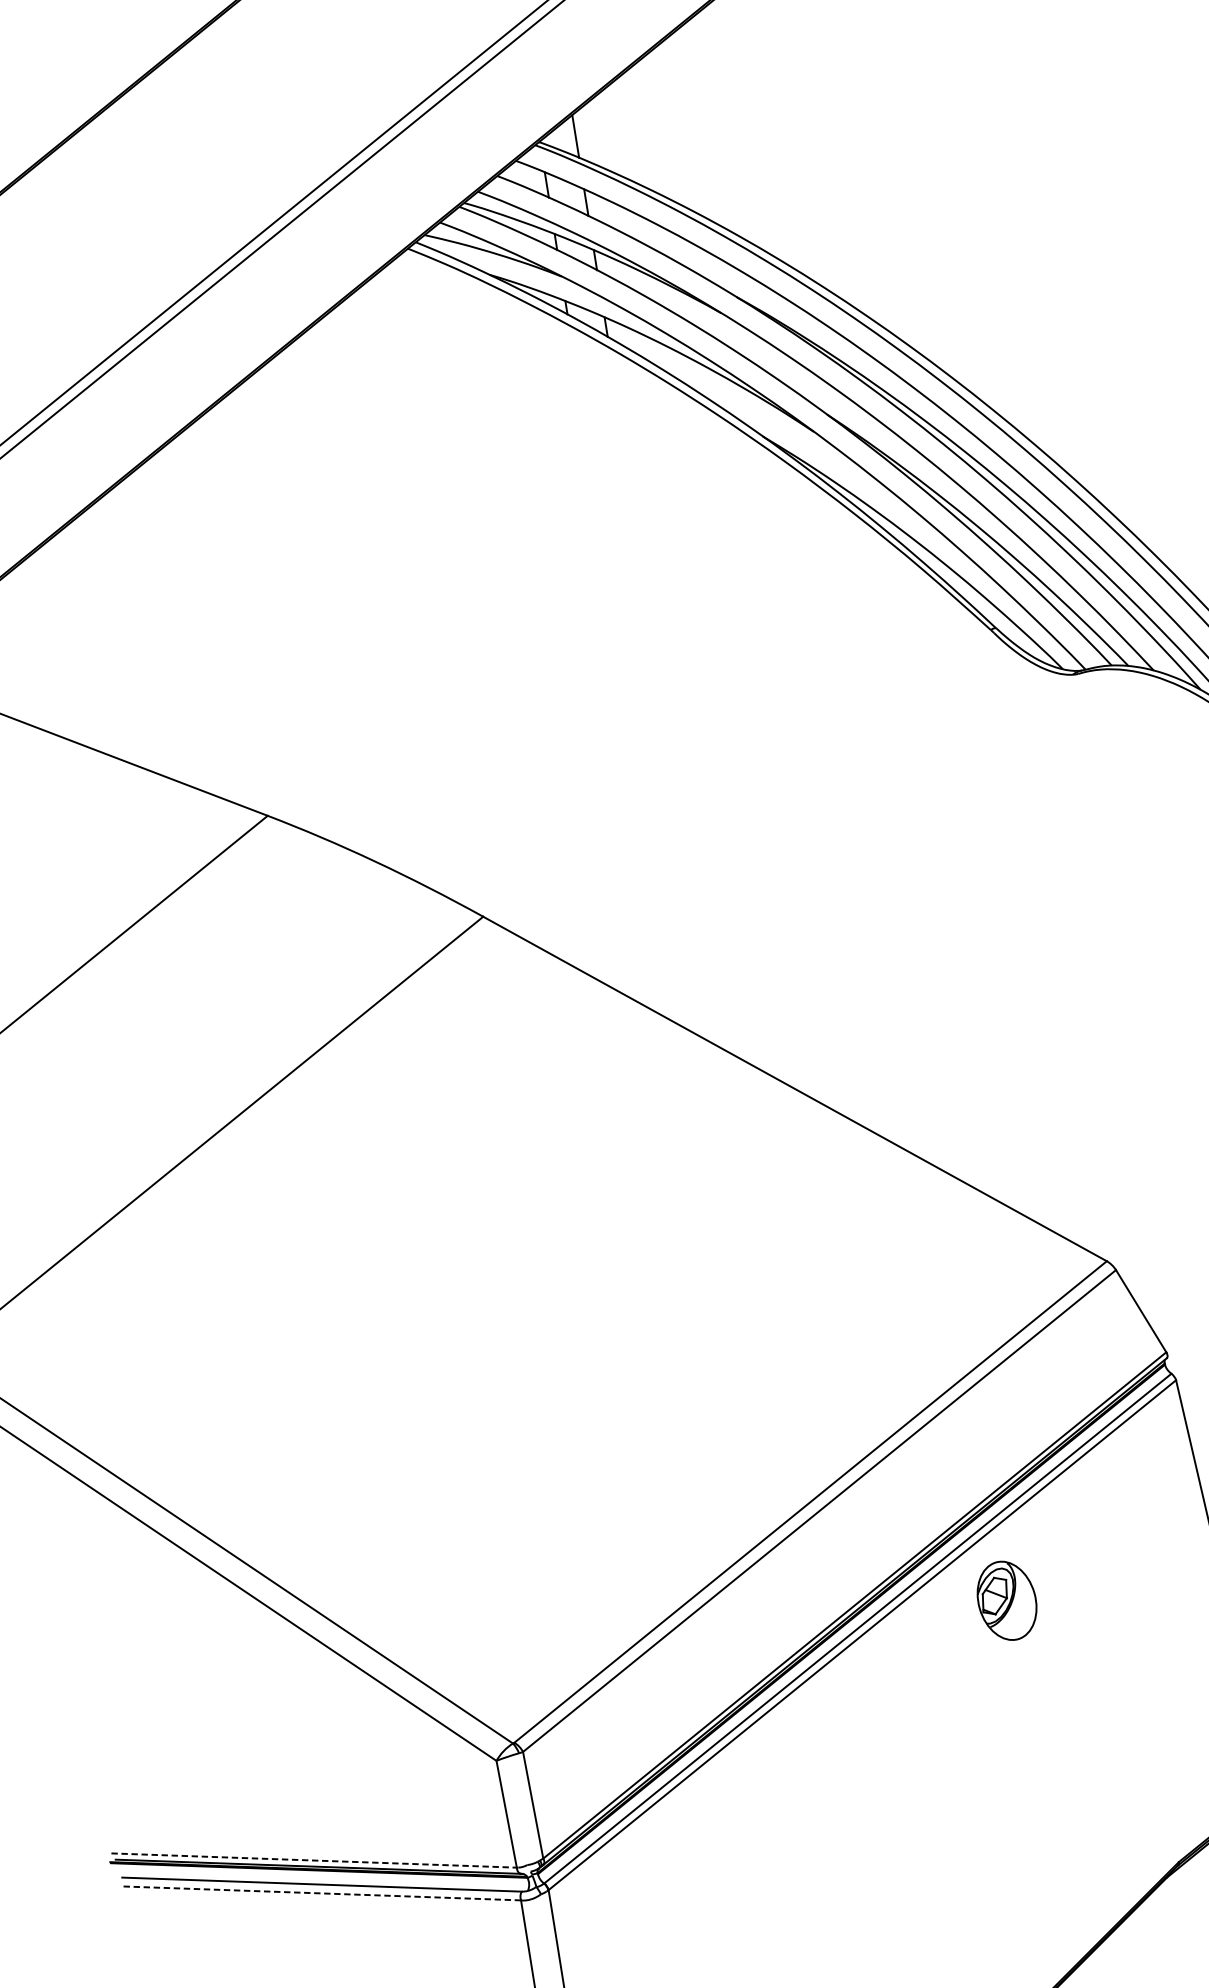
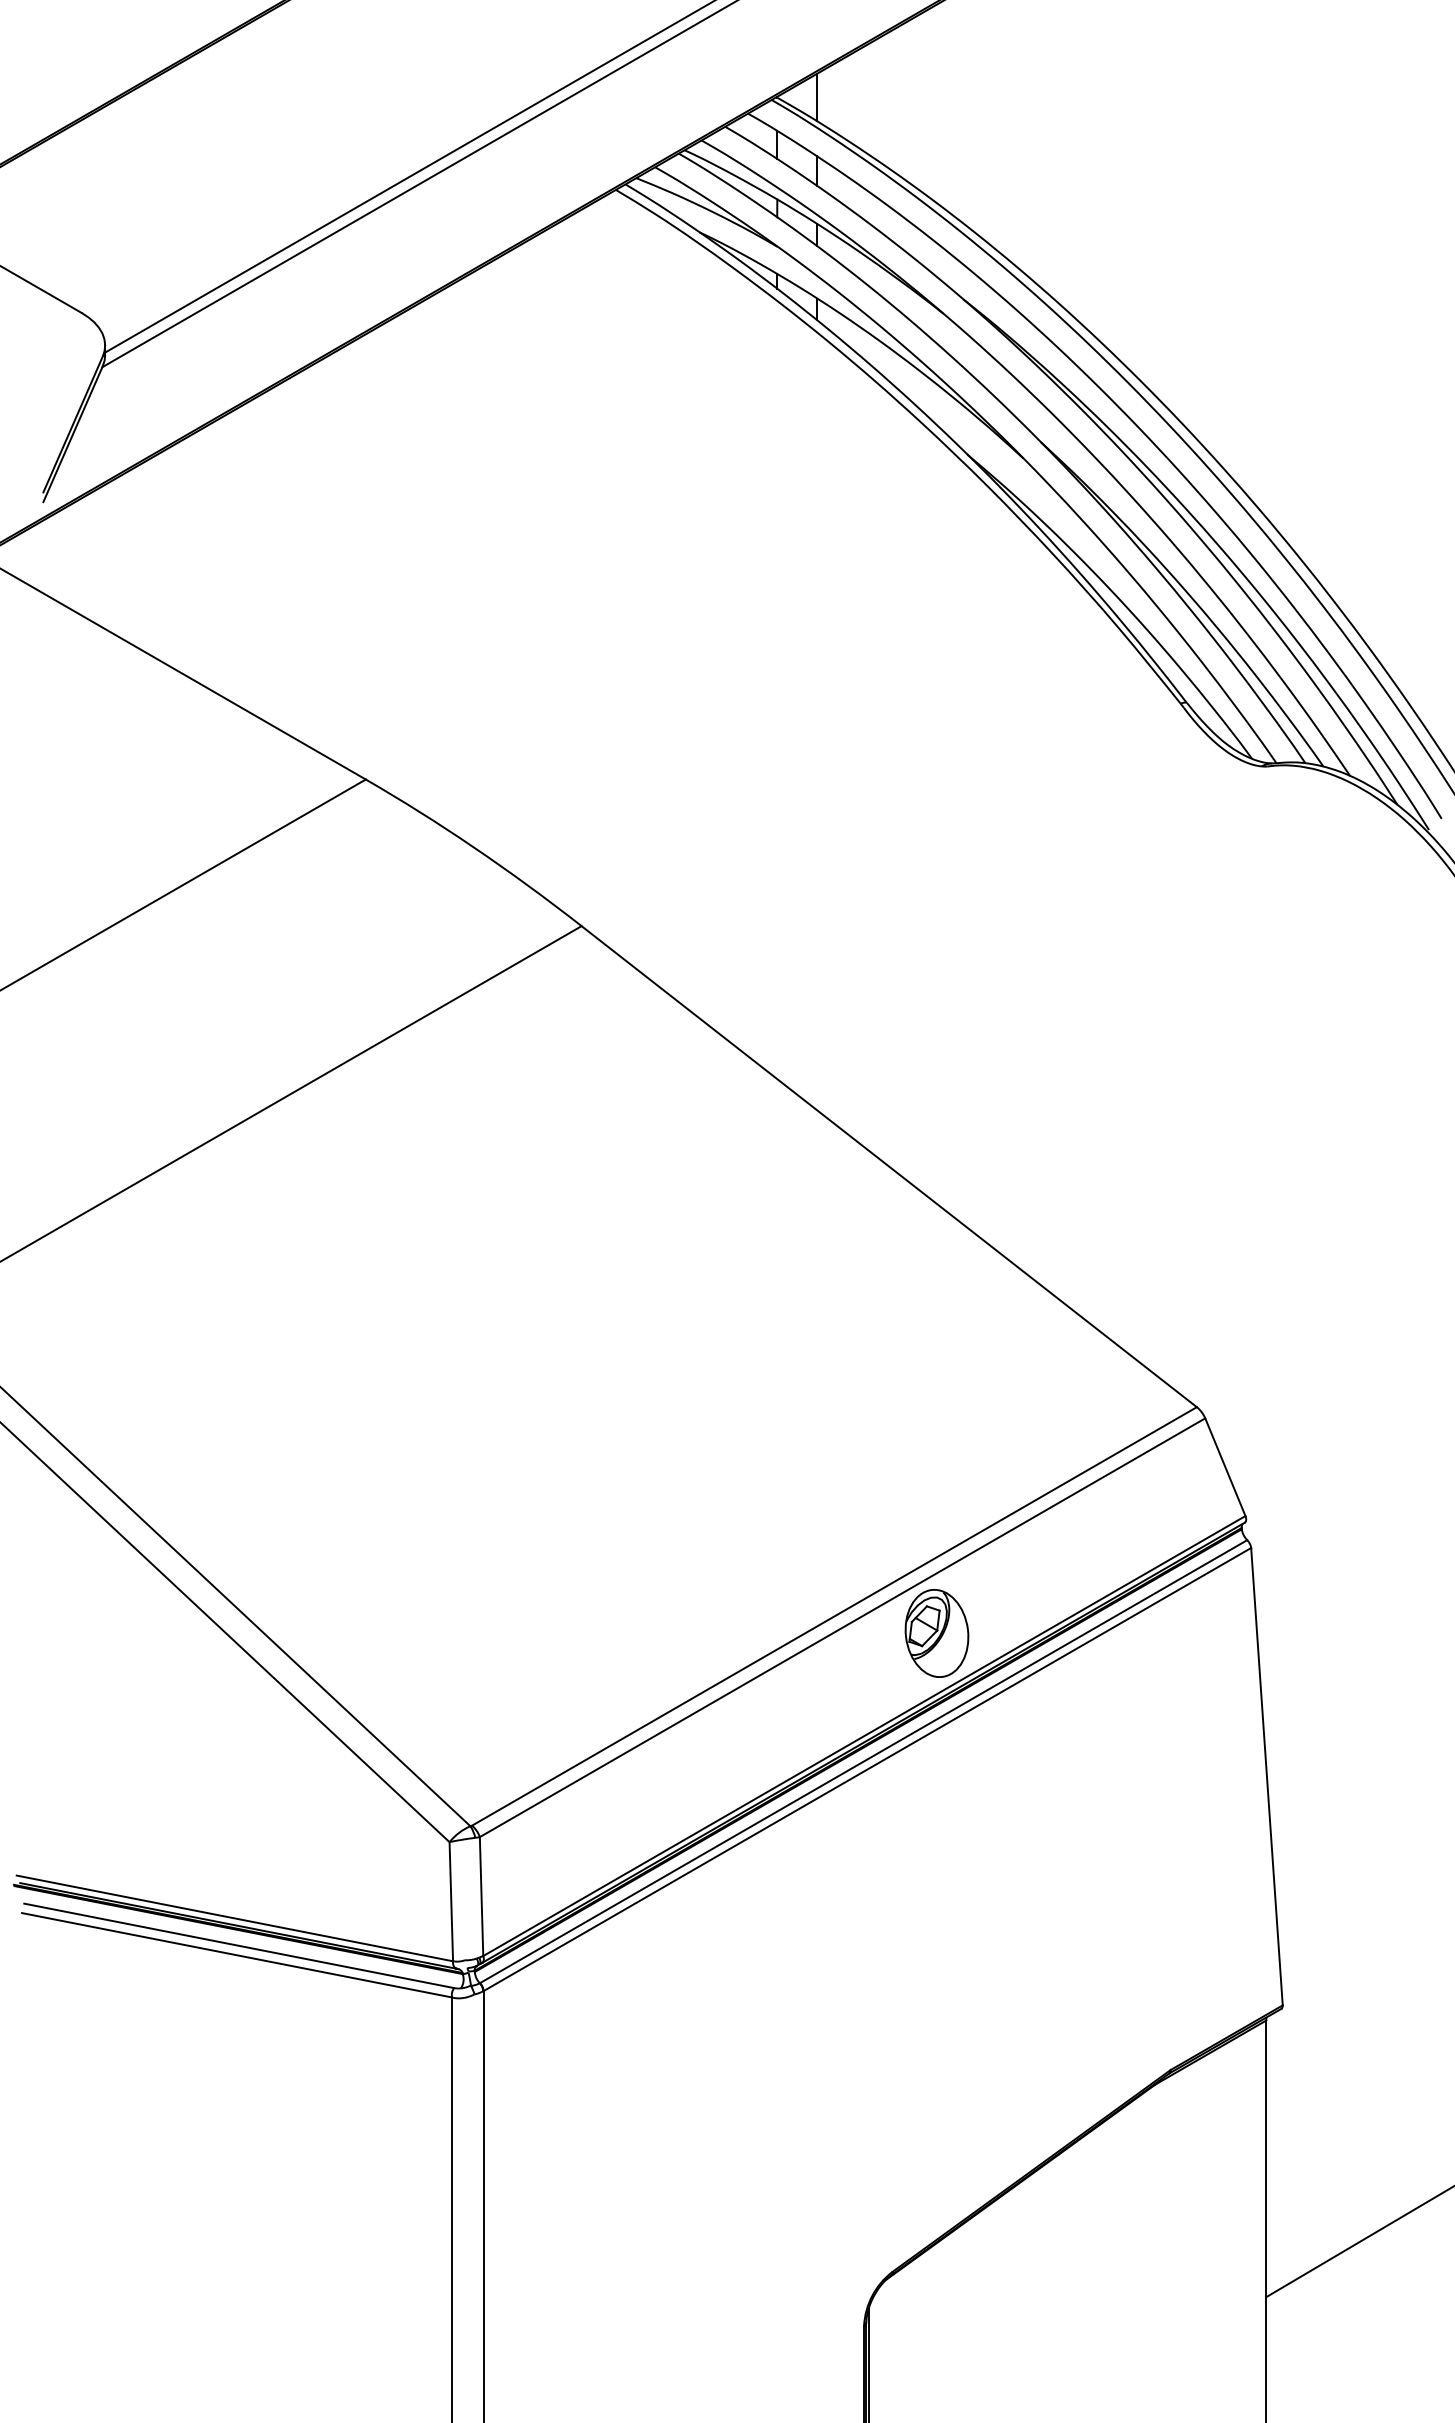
part: (1006, 1600) -> (936, 1633), moved
line: (314, 1860) -> (235, 1918), dashed -> solid
line: (320, 1893) -> (236, 1955), dashed -> solid

